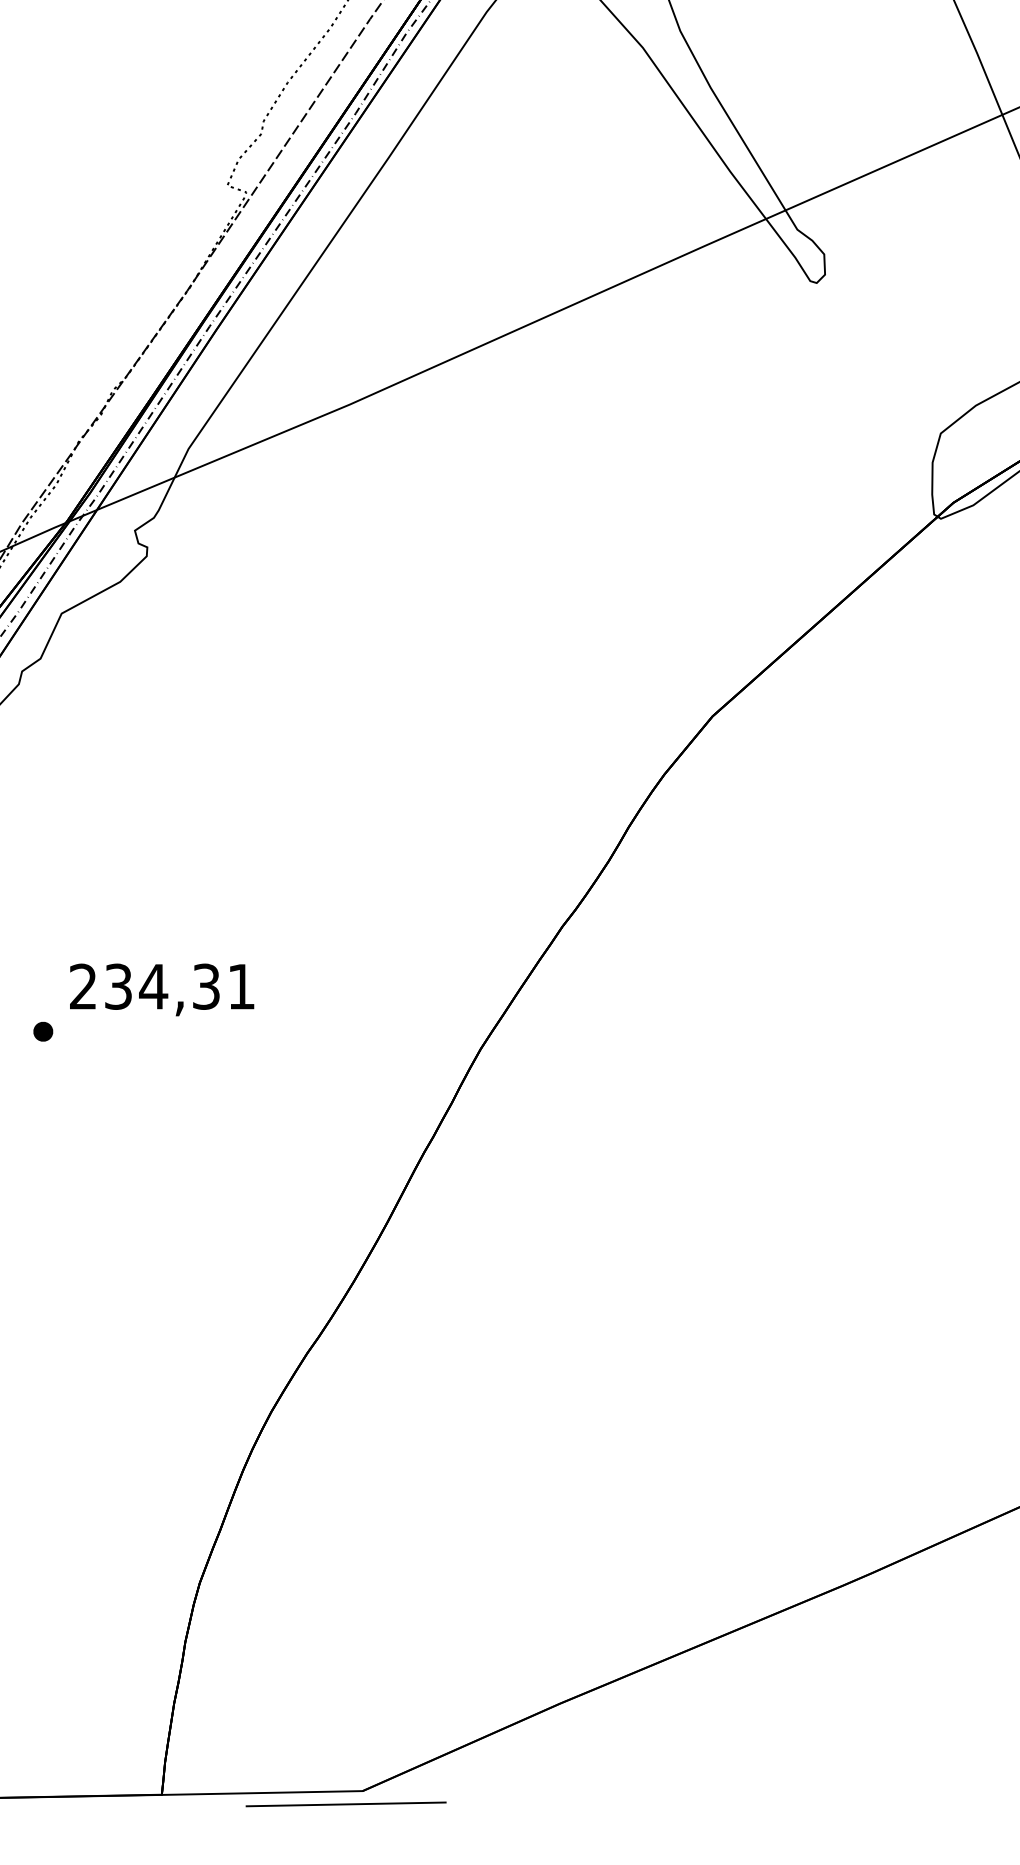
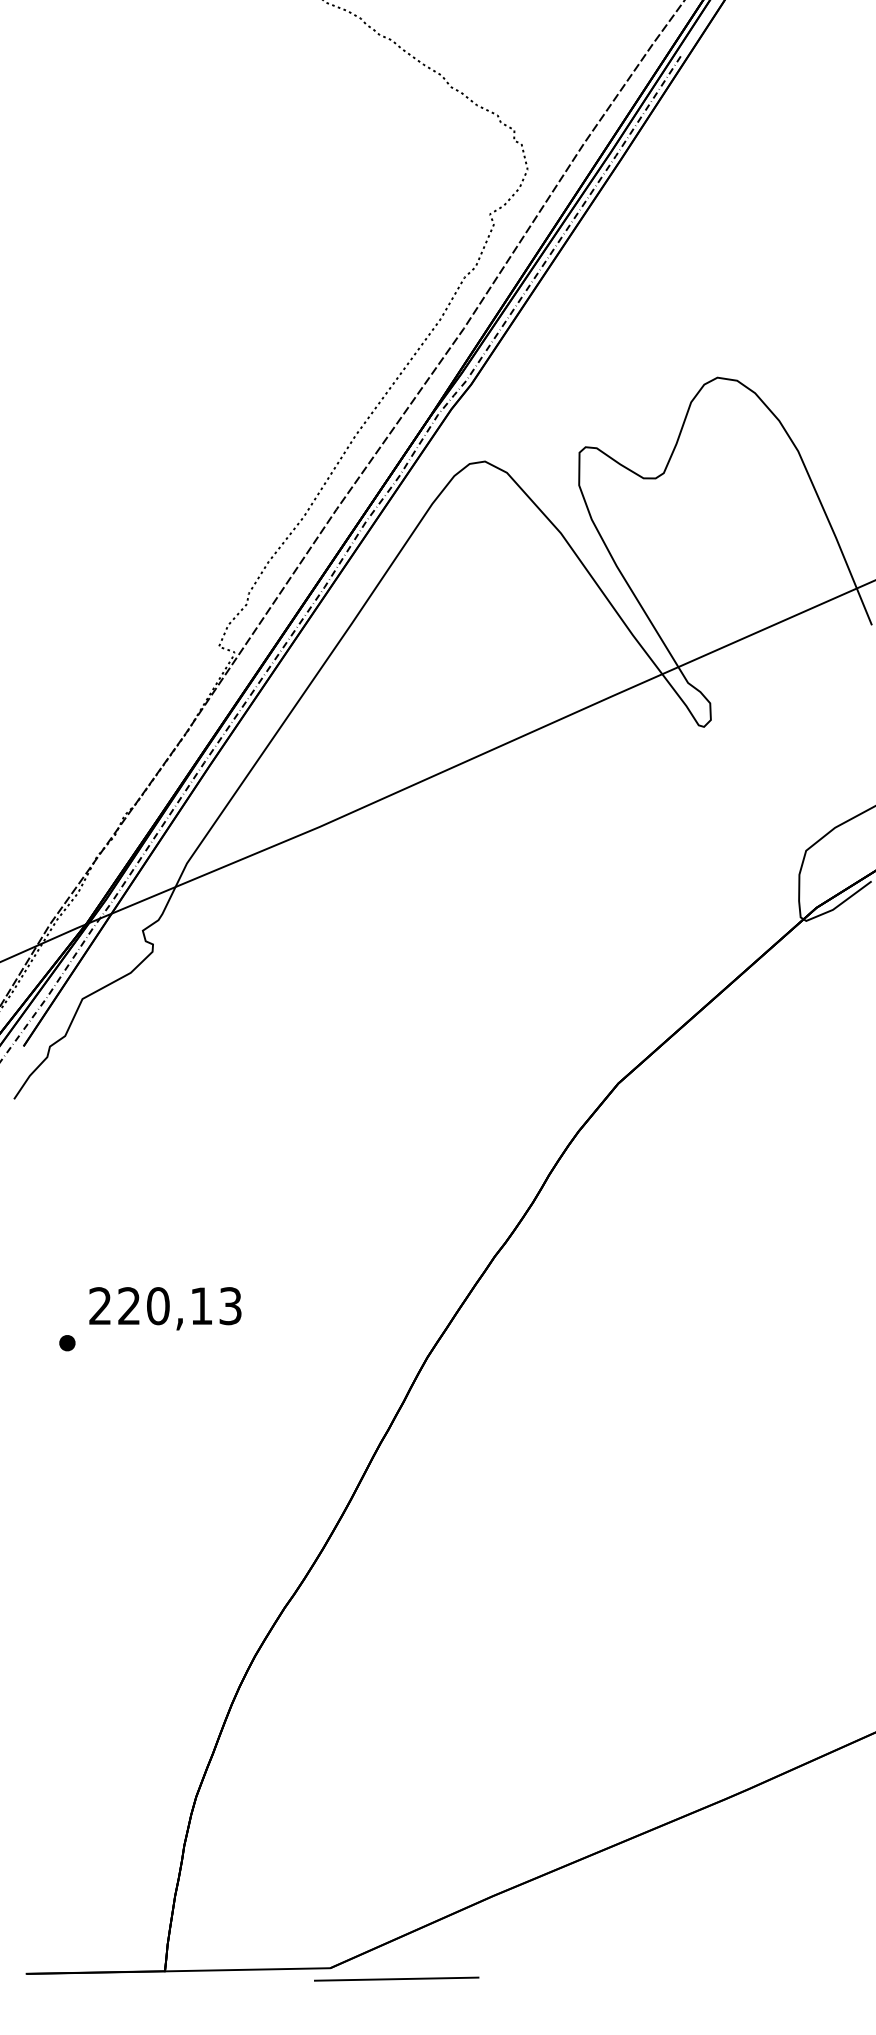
text: (179, 987) -> (179, 1306), 234,31 -> 220,13
line: (345, 1803) -> (396, 1978), moved

